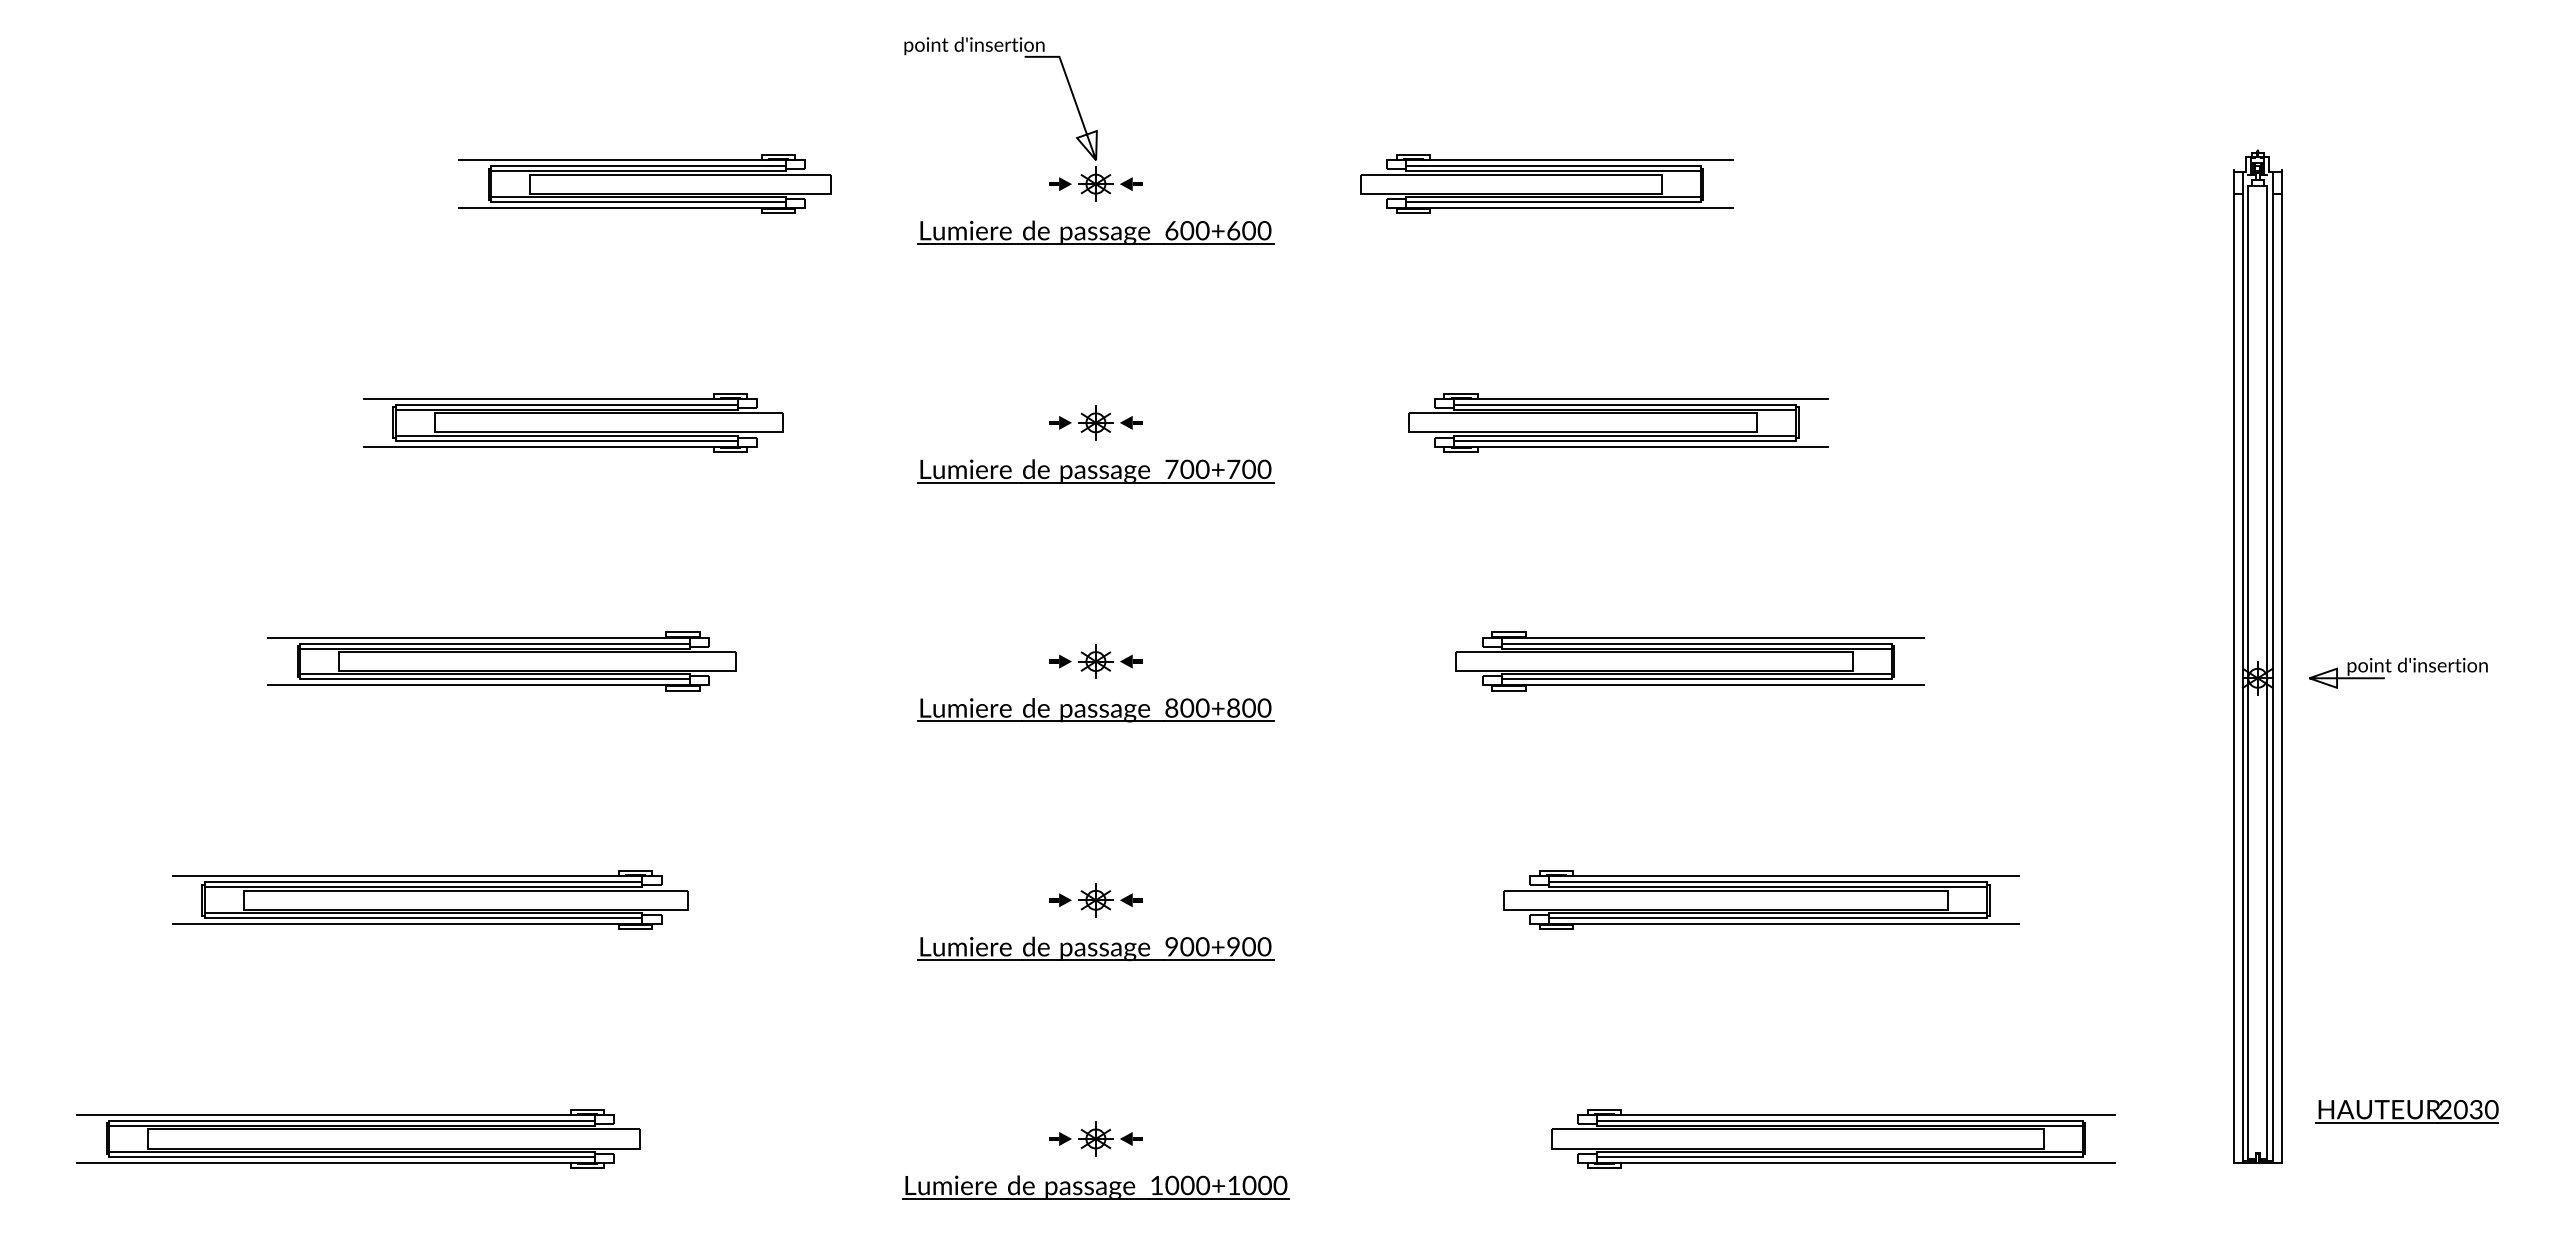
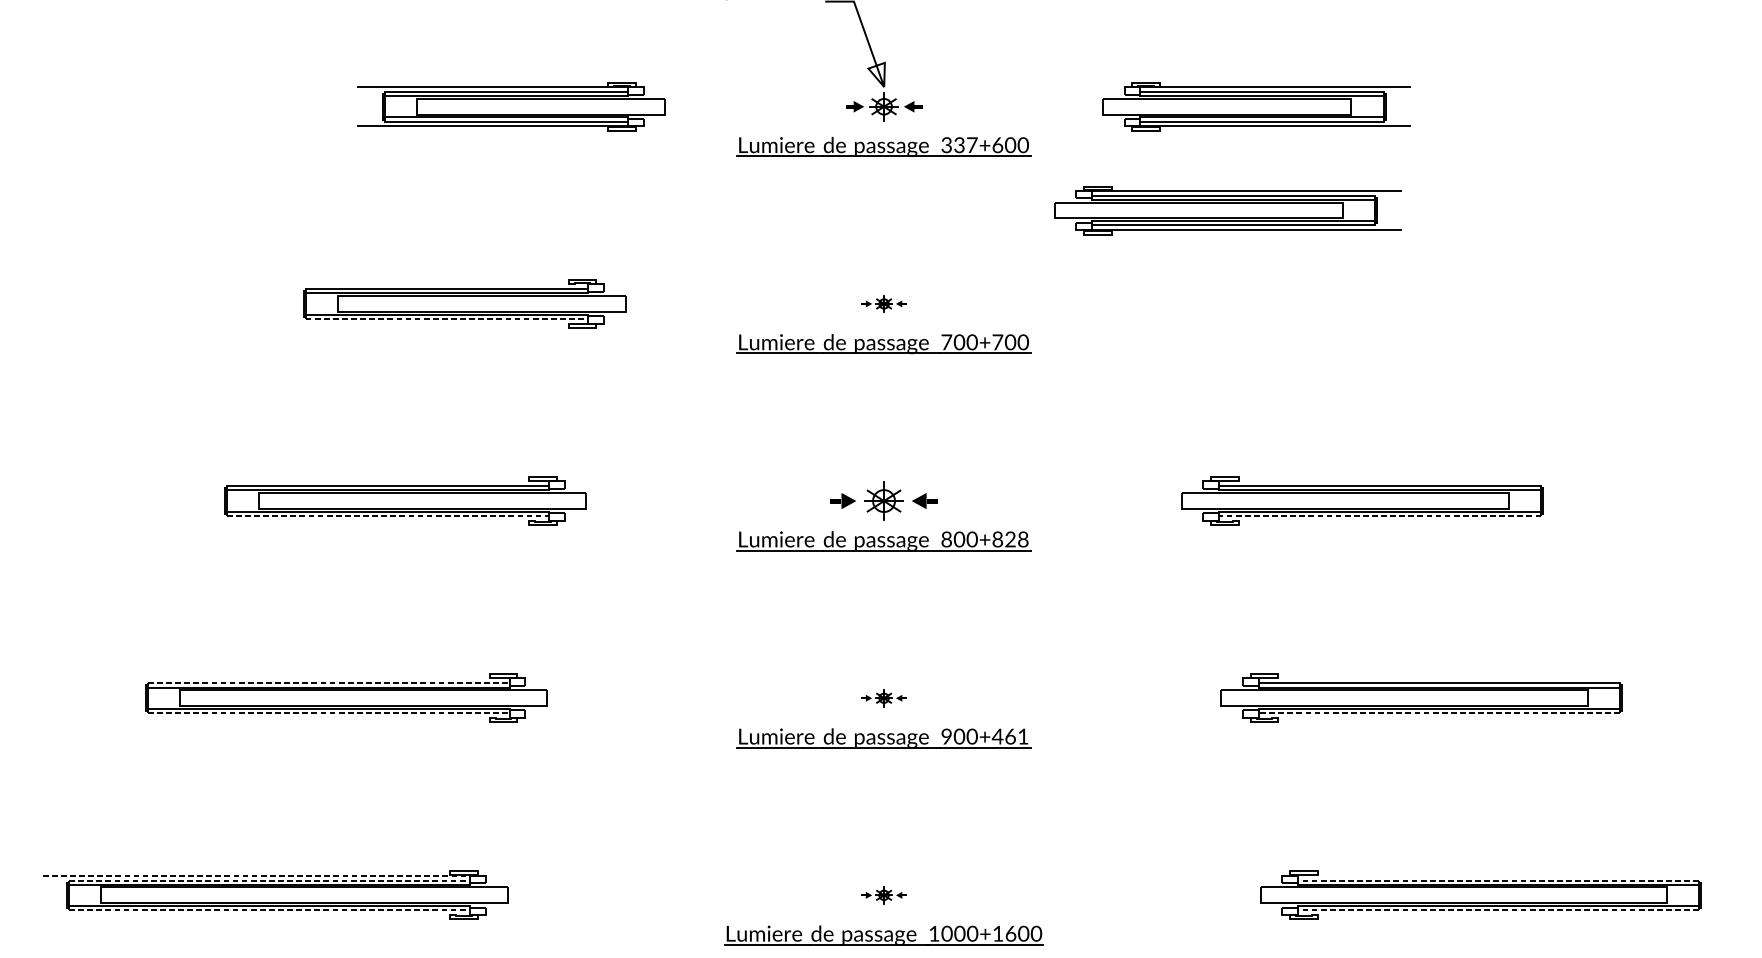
text: (1187, 230) -> (959, 145), 600+600 -> 337+600
line: (550, 399) -> (433, 284), removed
part: (1095, 422) -> (883, 303), size x0.6
part: (1618, 422) -> (1228, 210), moved
line: (567, 440) -> (447, 318), solid -> dashed
line: (550, 446) -> (433, 323), removed
line: (479, 637) -> (374, 481), removed
line: (1712, 637) -> (1393, 481), removed
part: (1095, 661) -> (883, 500), size x1.4
line: (495, 679) -> (388, 515), solid -> dashed
line: (1696, 679) -> (1380, 515), solid -> dashed
line: (479, 685) -> (374, 520), removed
line: (1712, 685) -> (1393, 520), removed
text: (1256, 707) -> (1016, 538), 800+800 -> 800+828
line: (407, 876) -> (315, 678), removed
line: (1784, 876) -> (1452, 678), removed
line: (423, 882) -> (328, 683), solid -> dashed
part: (1095, 900) -> (883, 698), size x0.6
line: (423, 918) -> (328, 713), solid -> dashed
line: (1768, 918) -> (1439, 713), solid -> dashed
line: (407, 924) -> (315, 718), removed
line: (1784, 924) -> (1452, 718), removed
text: (1248, 946) -> (1010, 736), 900+900 -> 900+461
line: (335, 1115) -> (256, 875), solid -> dashed
line: (1855, 1115) -> (1511, 875), removed
line: (351, 1121) -> (269, 880), solid -> dashed
line: (1839, 1121) -> (1498, 880), solid -> dashed
part: (1095, 1138) -> (883, 894), size x0.6
line: (351, 1156) -> (269, 909), solid -> dashed
line: (1839, 1156) -> (1498, 909), solid -> dashed
line: (335, 1162) -> (256, 914), removed
line: (1855, 1162) -> (1511, 914), removed
text: (1249, 1184) -> (1010, 932), 1000+1000 -> 1000+1600

